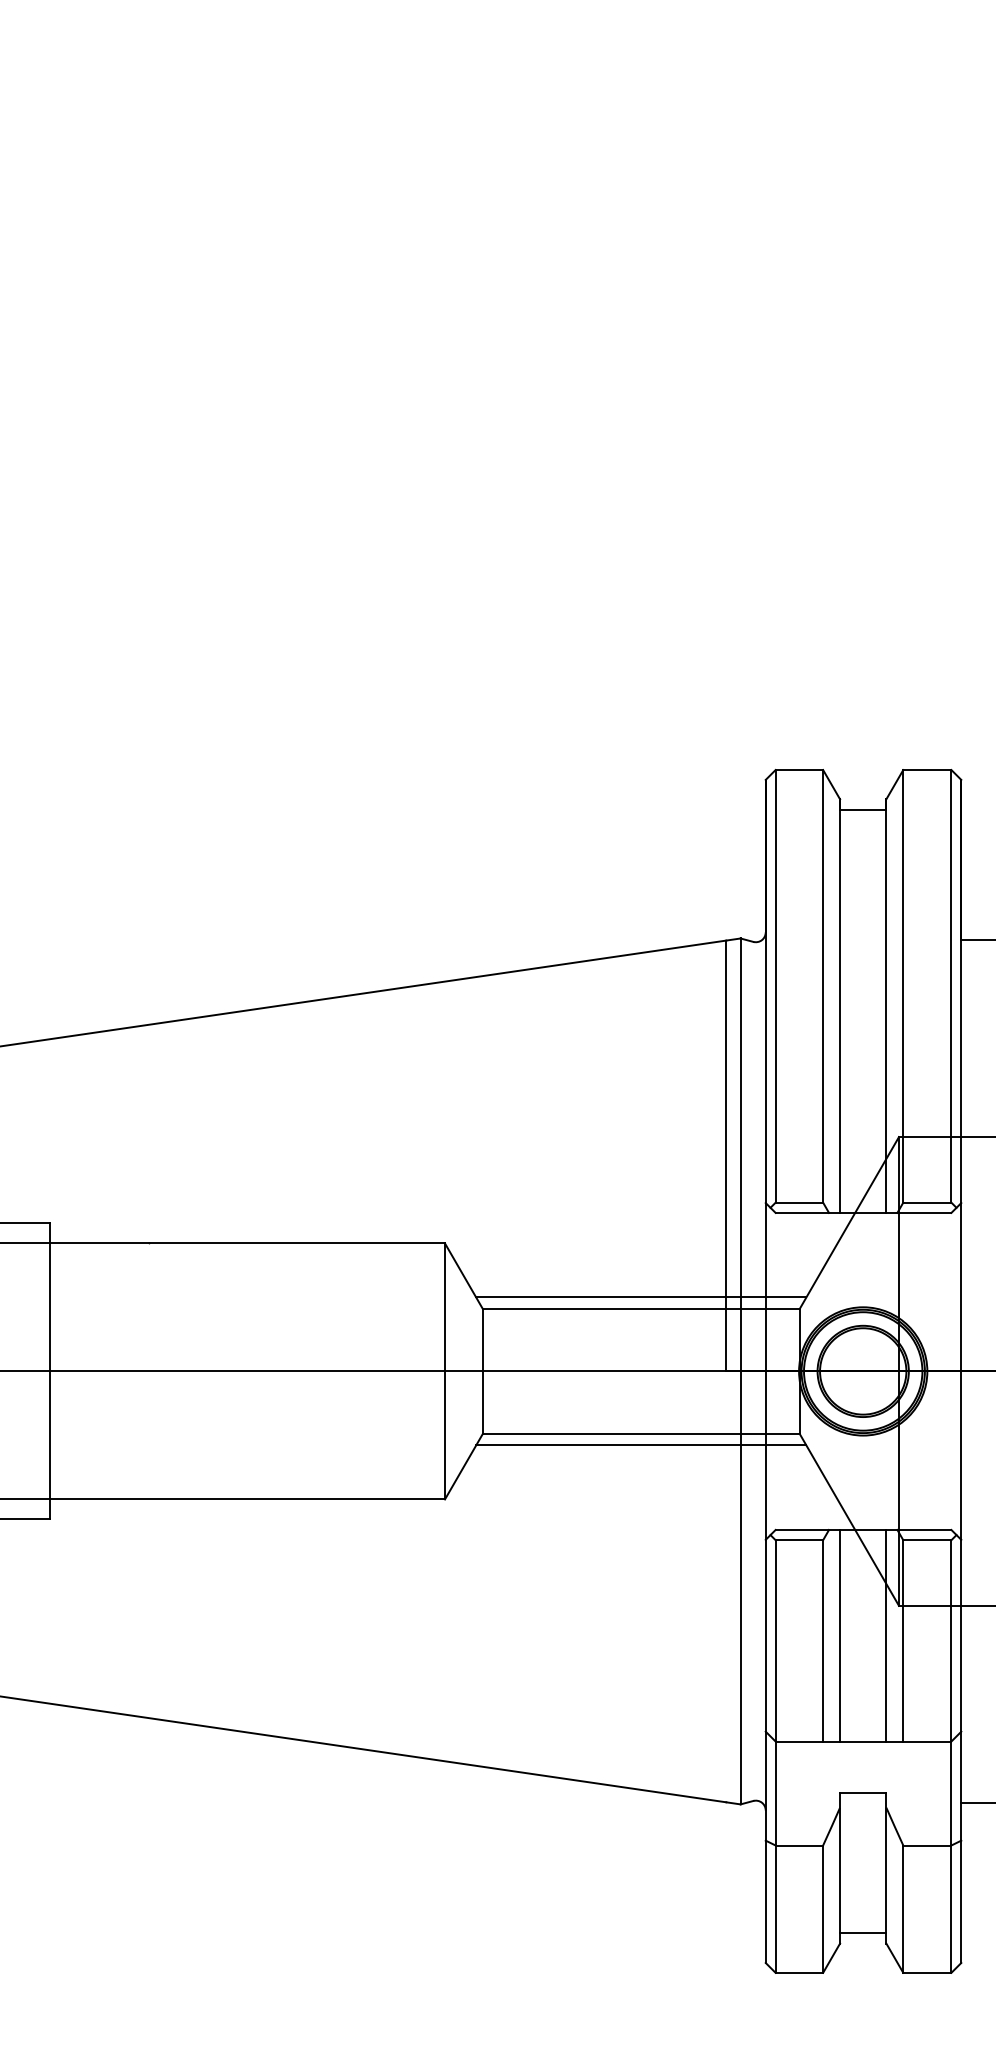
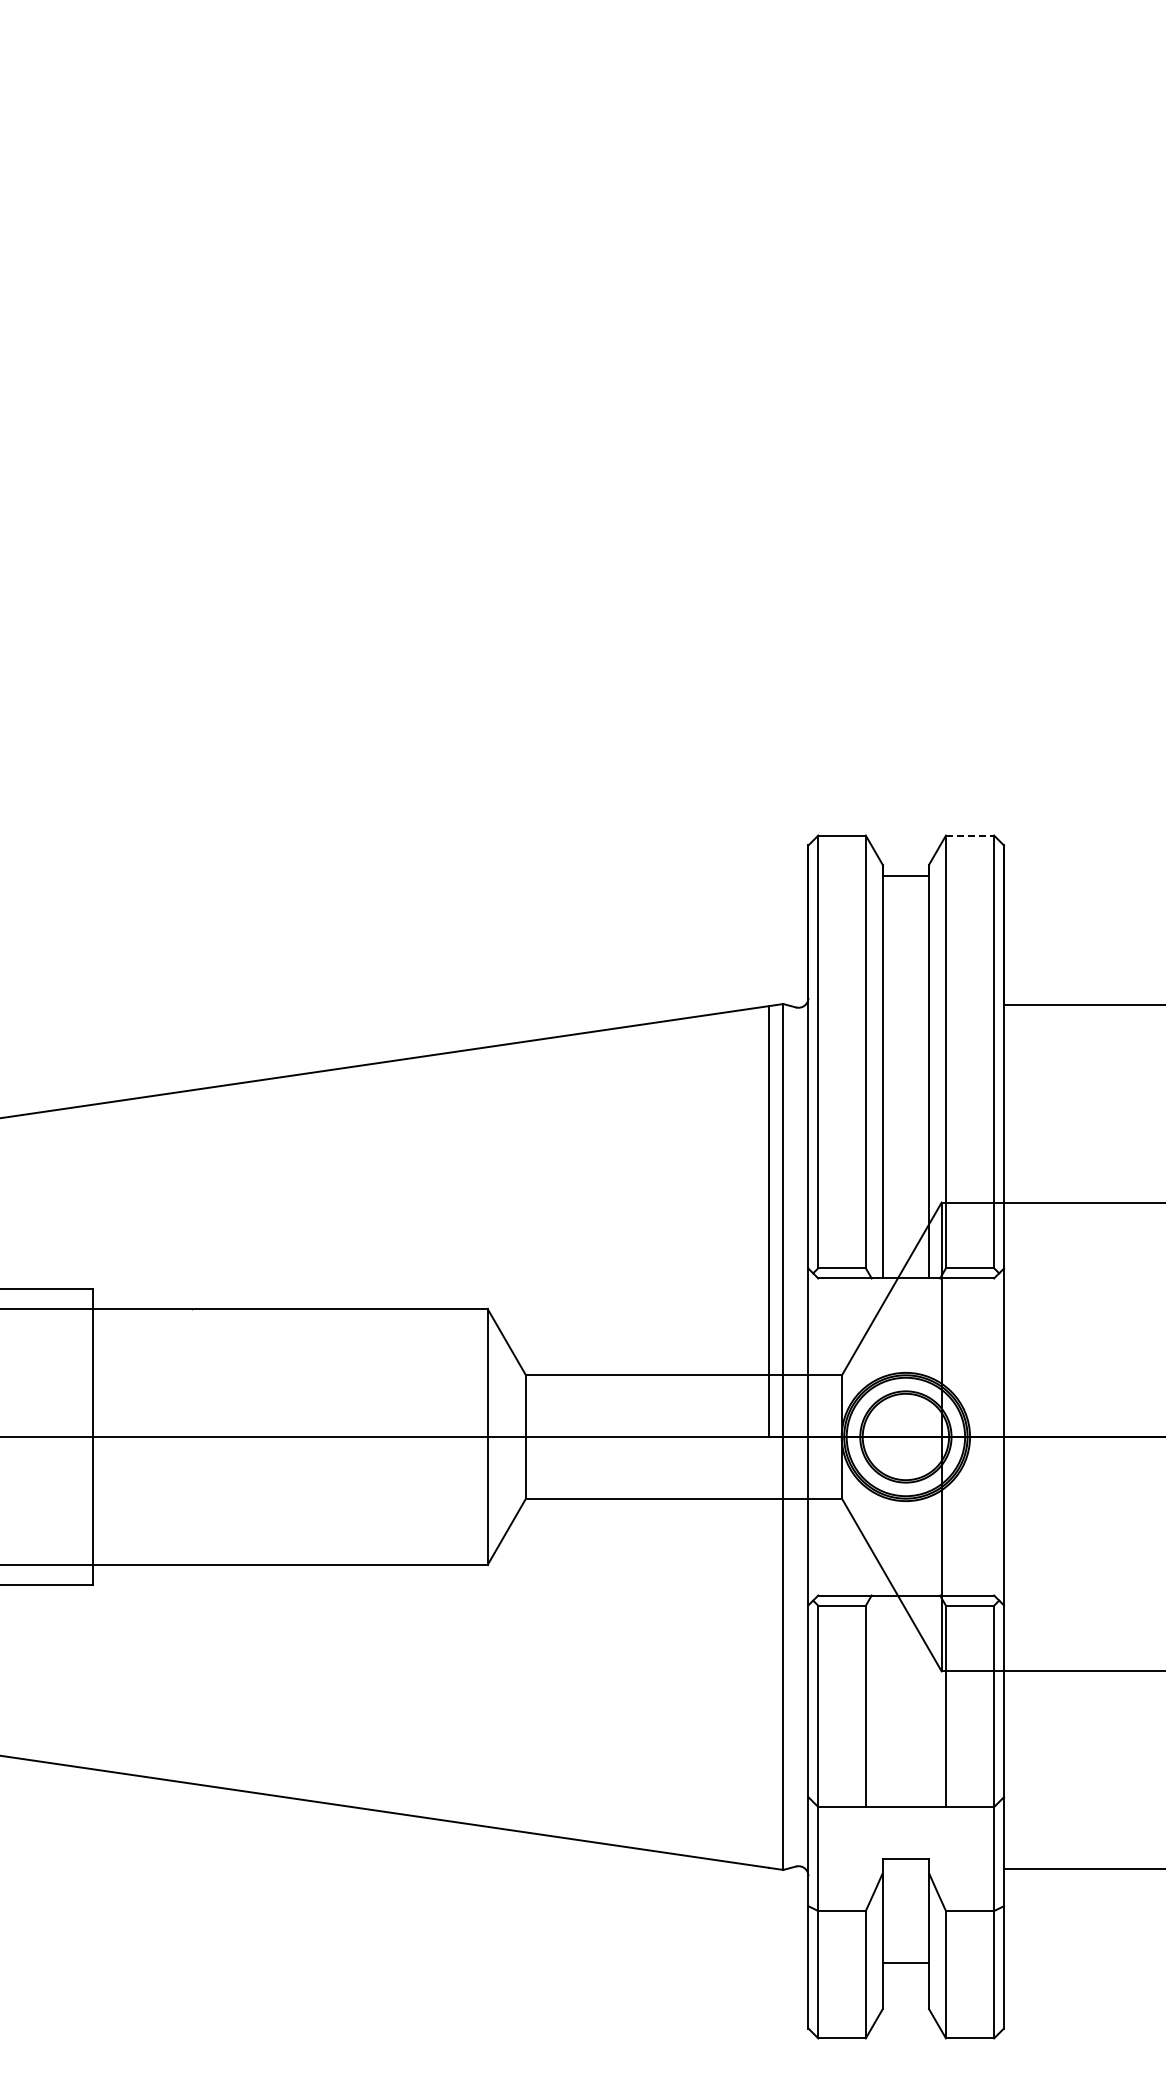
line: (927, 769) -> (970, 835), solid -> dashed
line: (640, 1296) -> (683, 1362), removed
line: (640, 1445) -> (683, 1511), removed
line: (839, 1635) -> (882, 1701), removed
line: (886, 1635) -> (929, 1701), removed
line: (862, 1932) -> (905, 1963), moved

